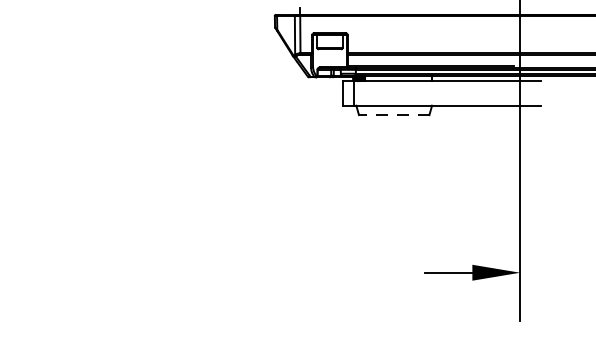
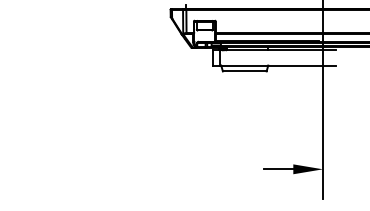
line: (393, 115) -> (244, 71), dashed -> solid

